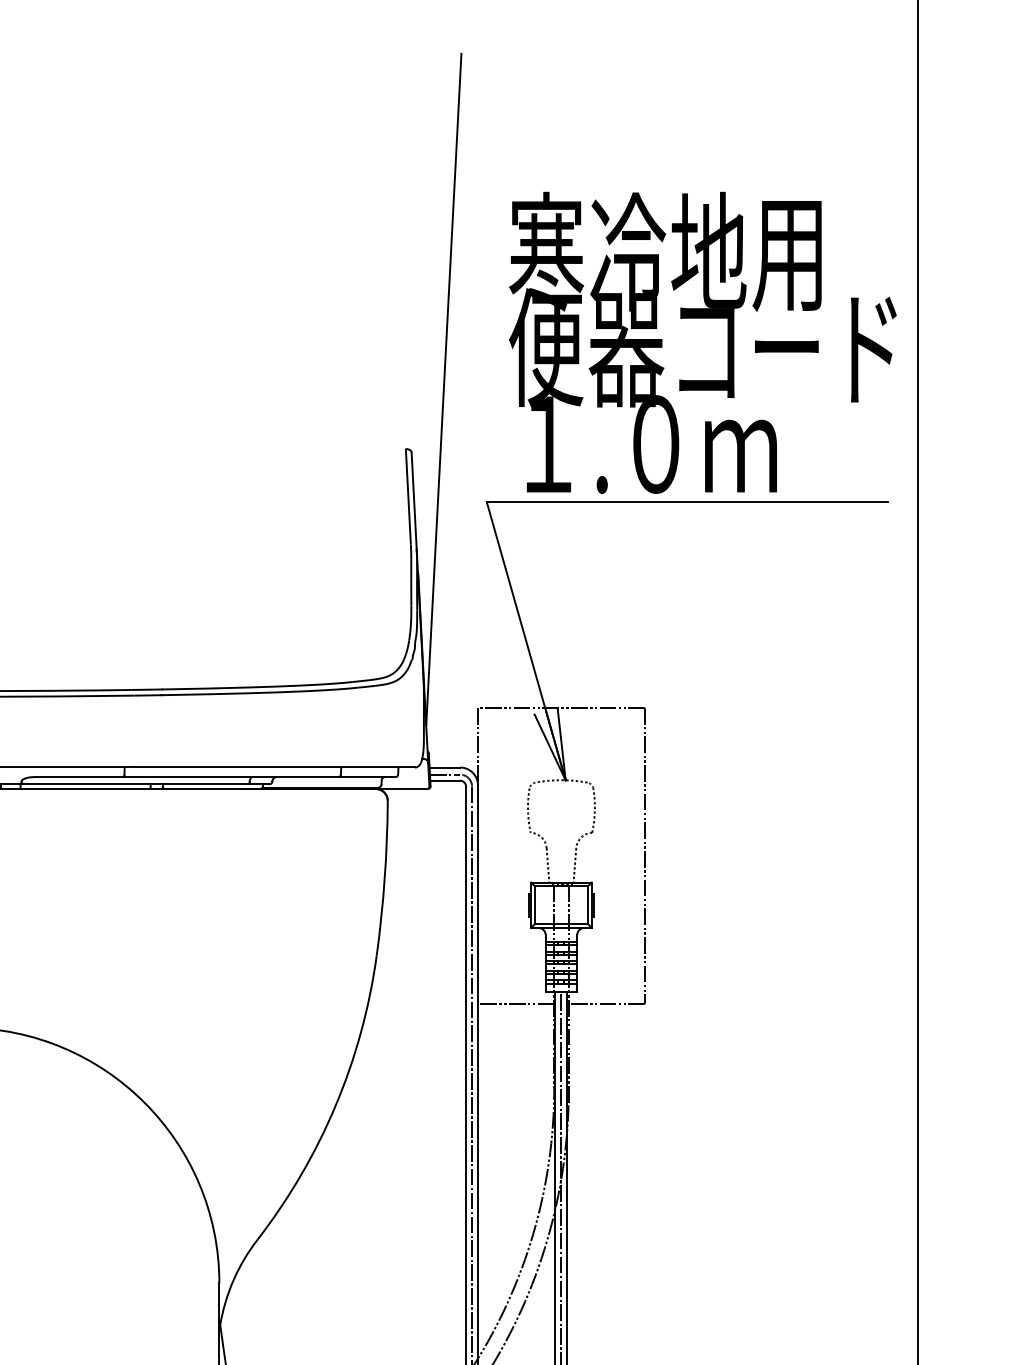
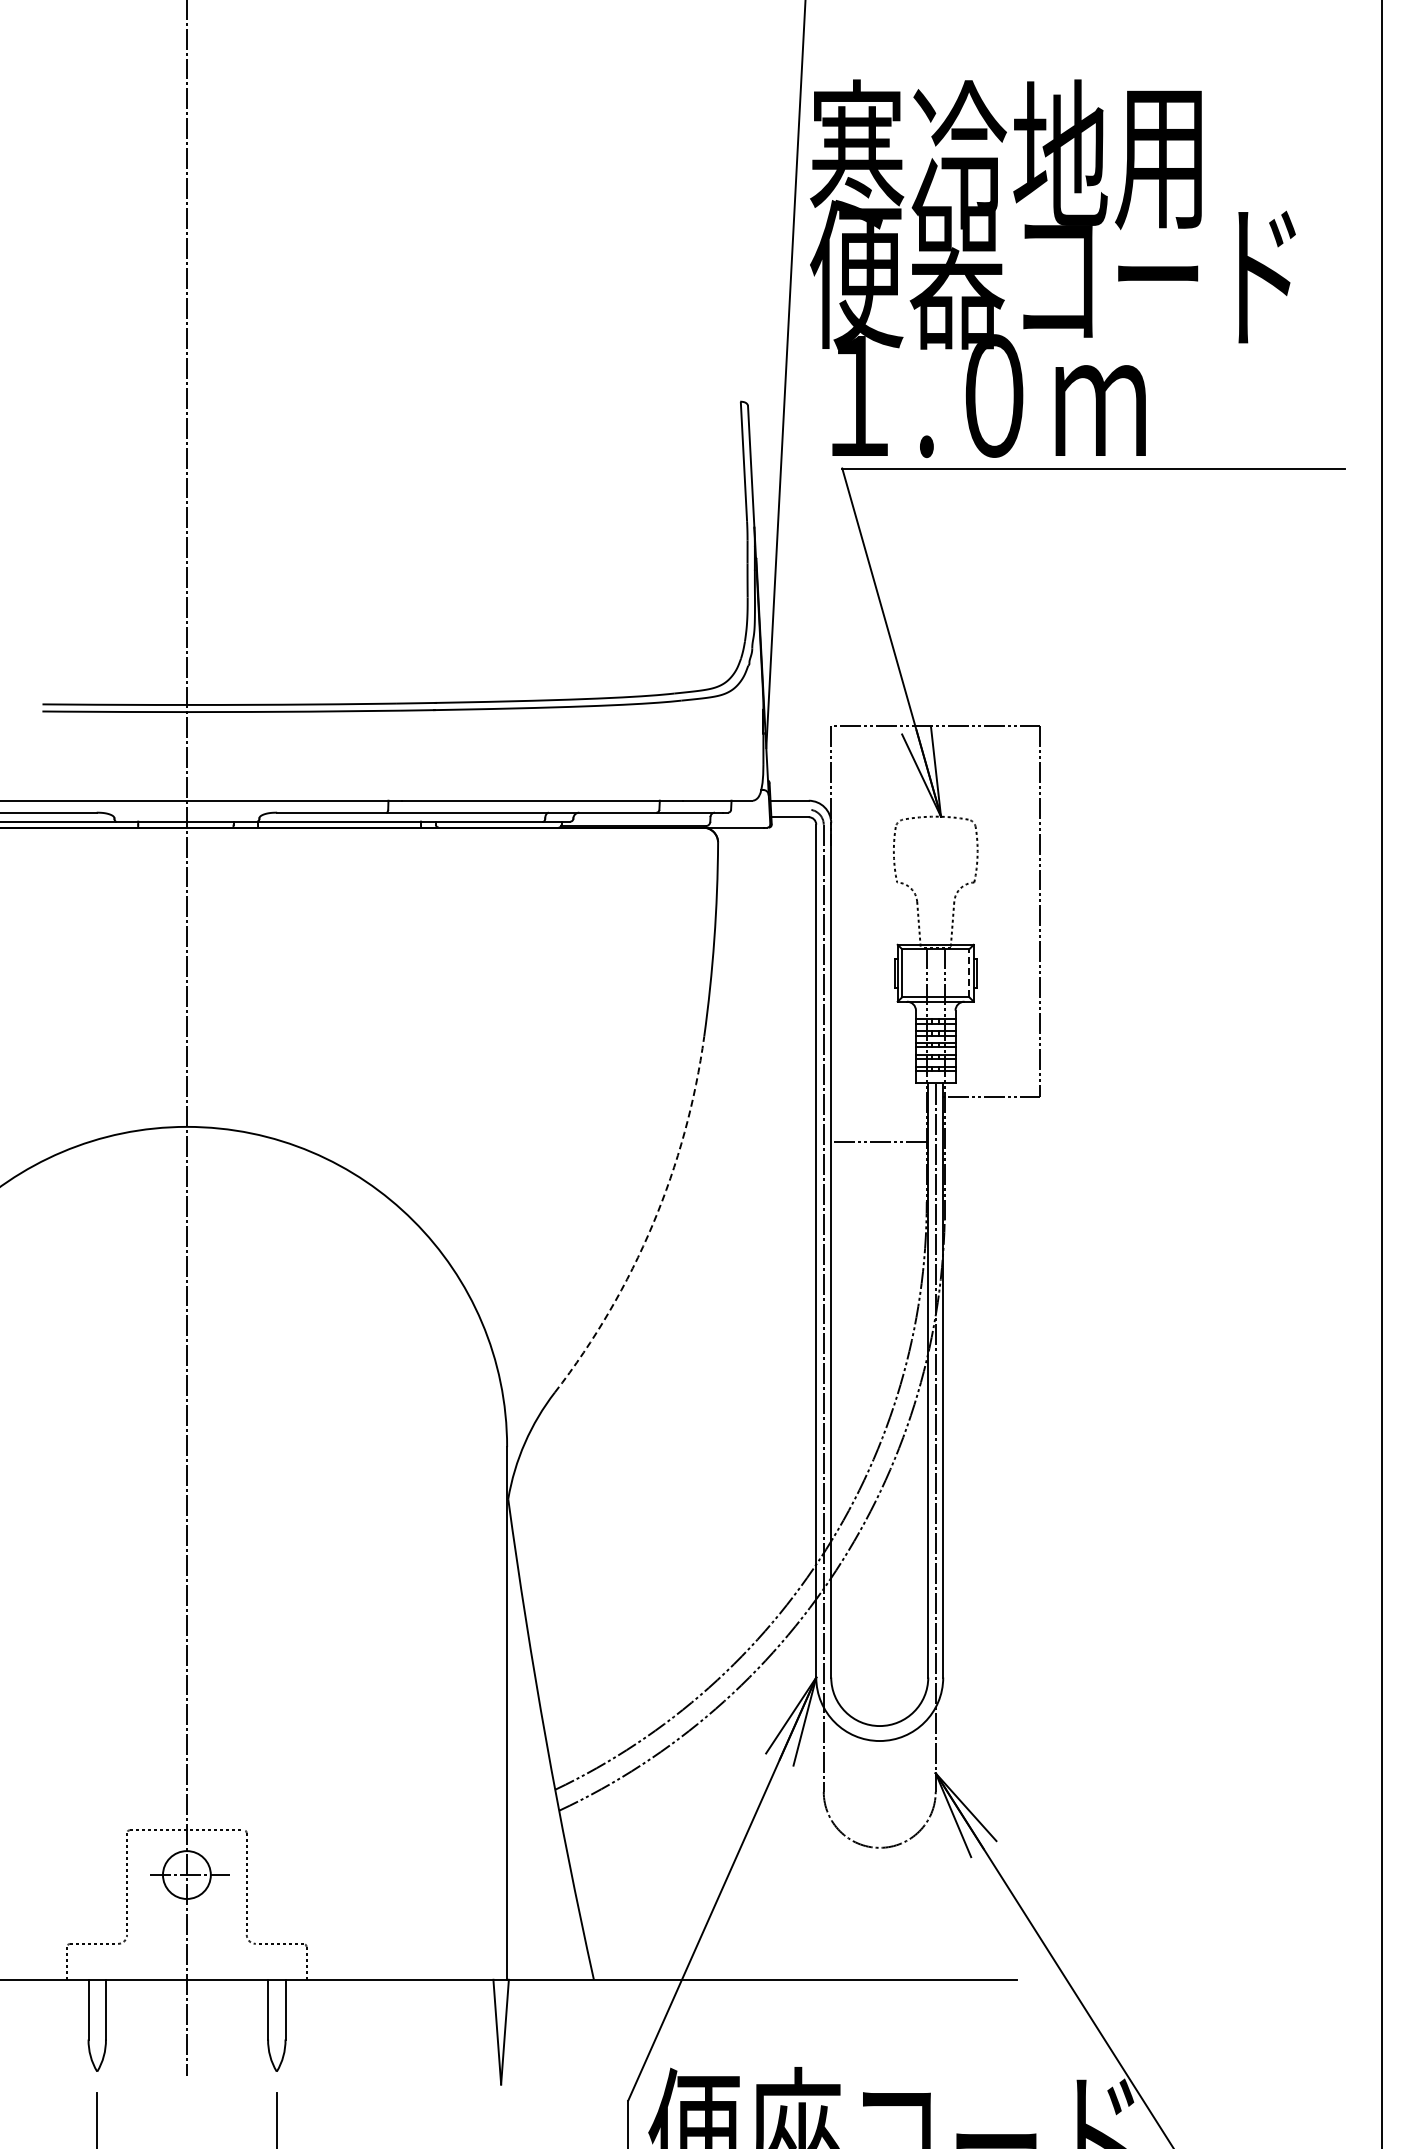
text: (702, 342) -> (1052, 268), moved
line: (444, 774) -> (789, 809), removed
line: (588, 905) -> (969, 973), solid -> dashed
line: (515, 1003) -> (878, 1141), moved
arc: (335, 1105) -> (652, 1224), solid -> dashed

